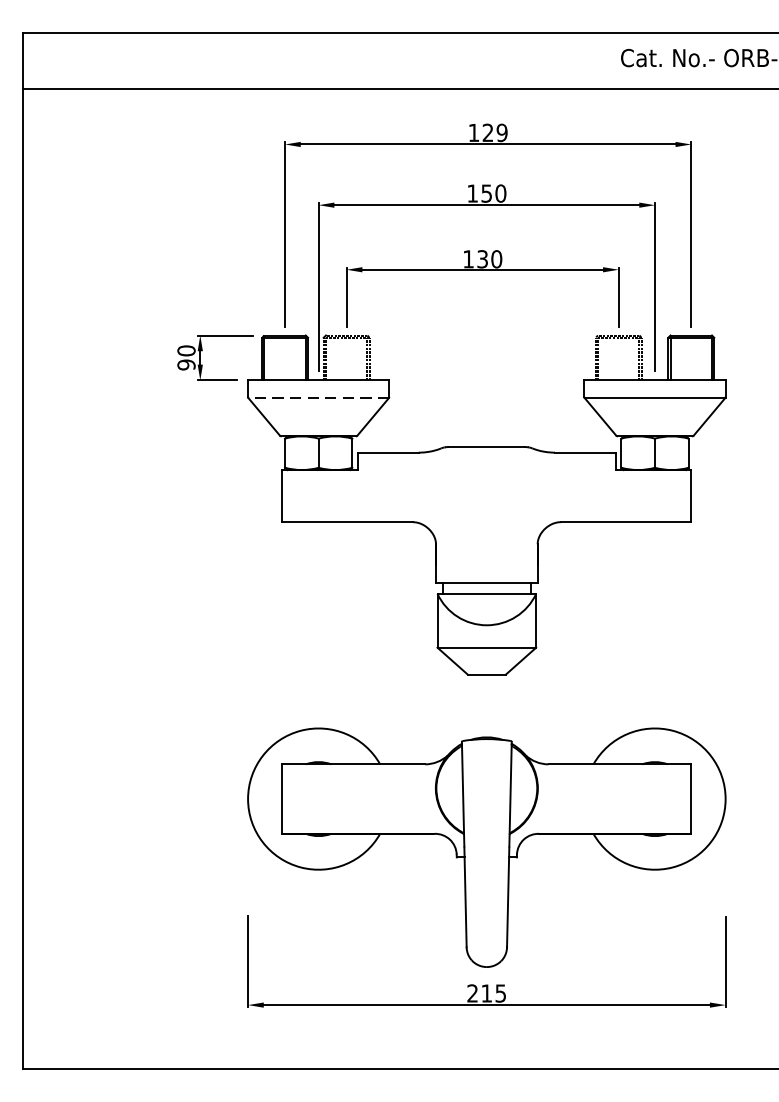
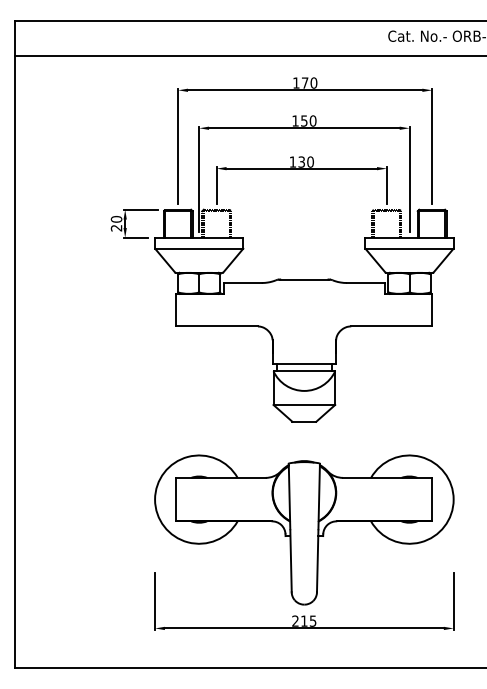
text: (495, 131) -> (309, 82), 129 -> 170
text: (186, 363) -> (116, 227), 90 -> 20
line: (317, 397) -> (198, 248), dashed -> solid

